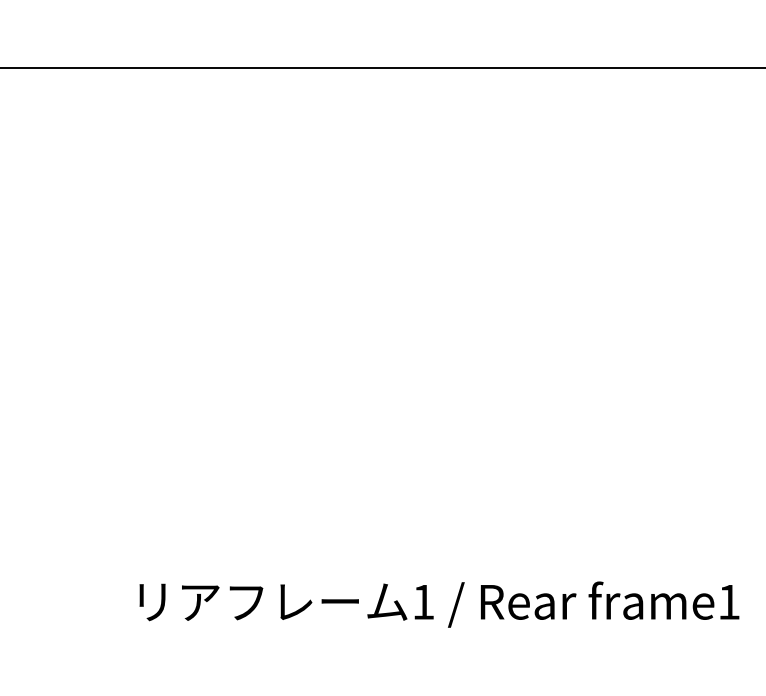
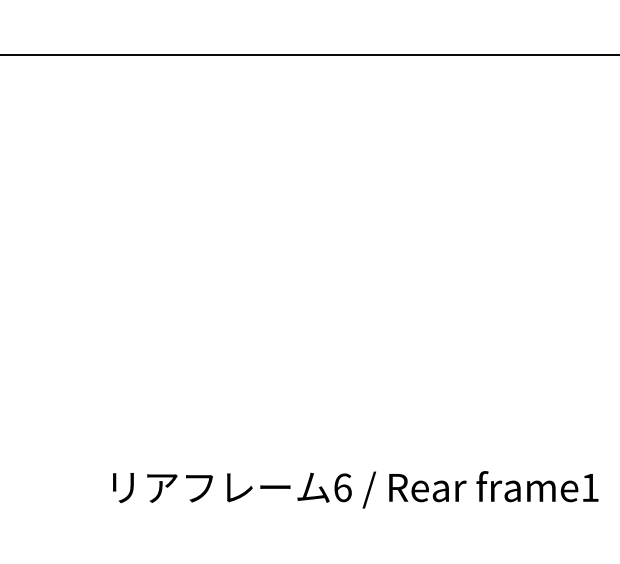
text: (423, 601) -> (342, 487), 1 -> 6

